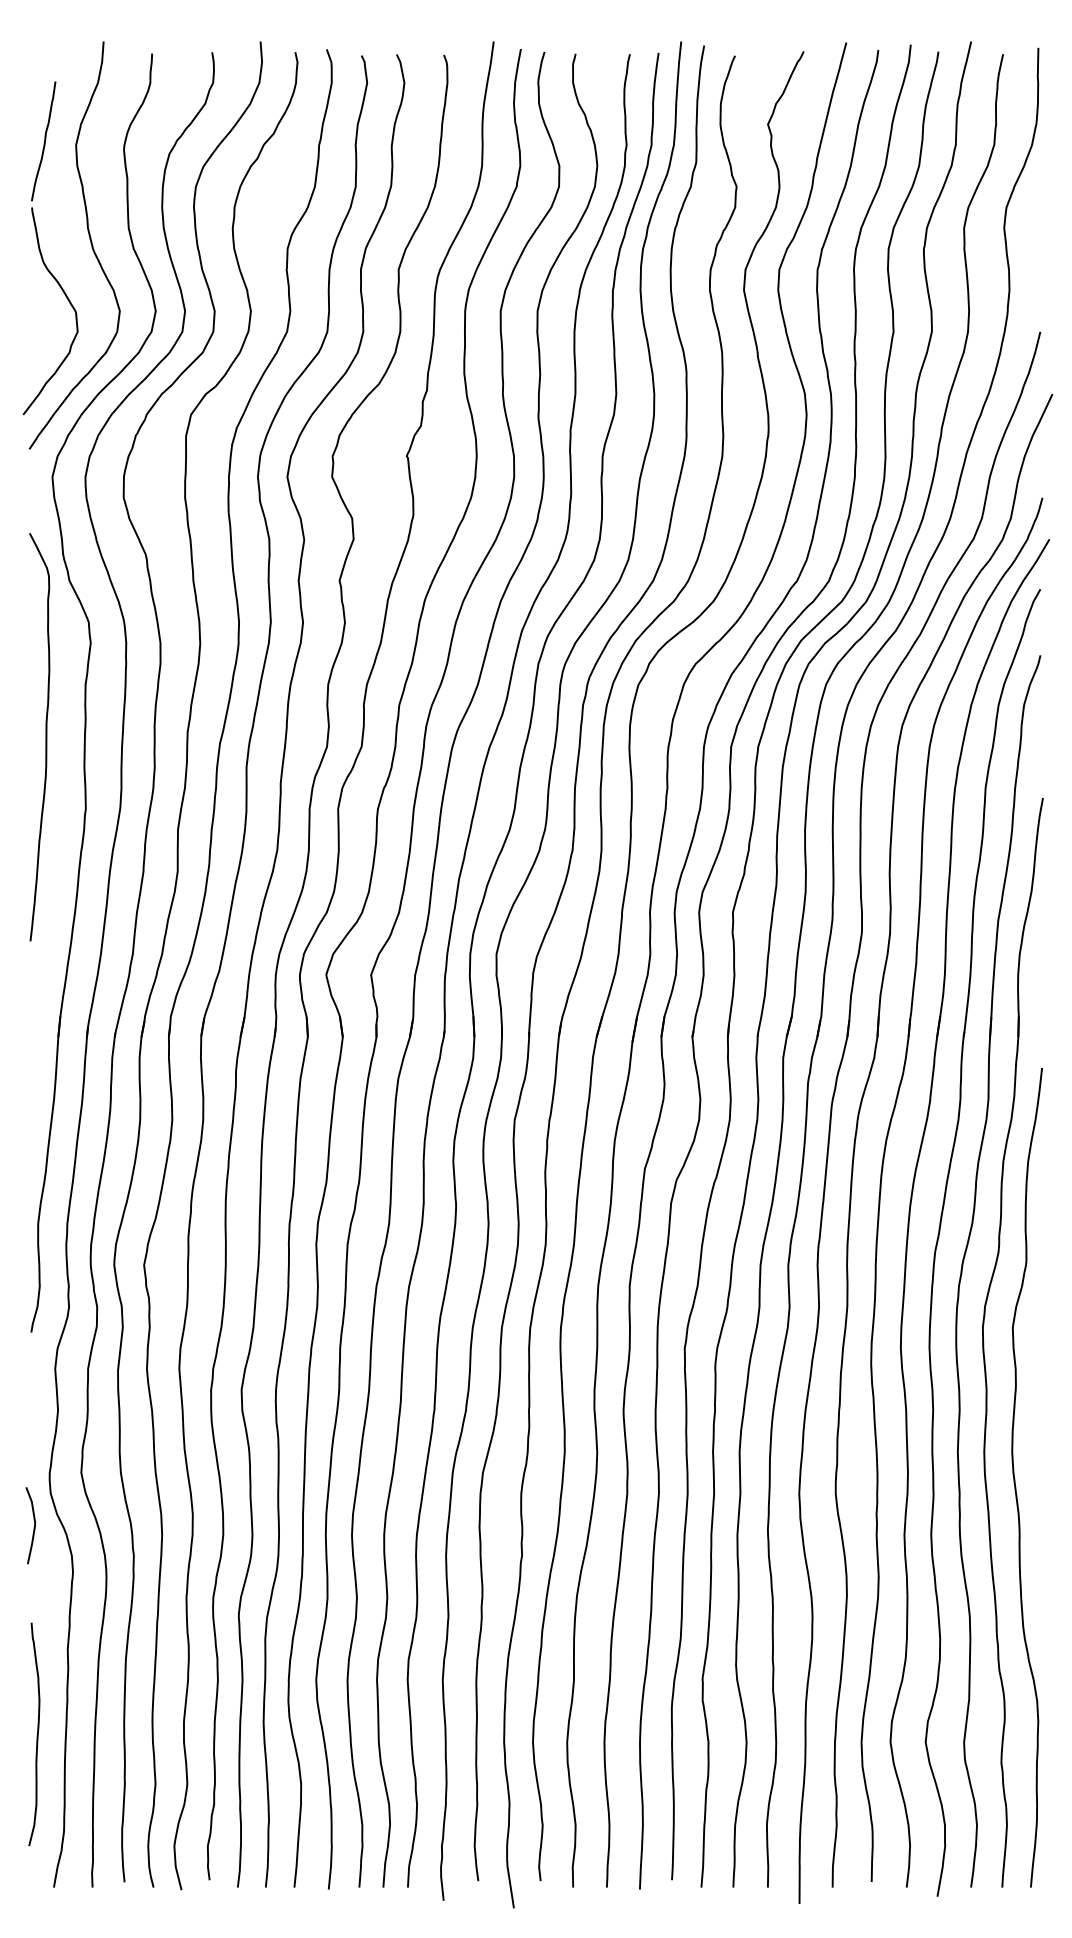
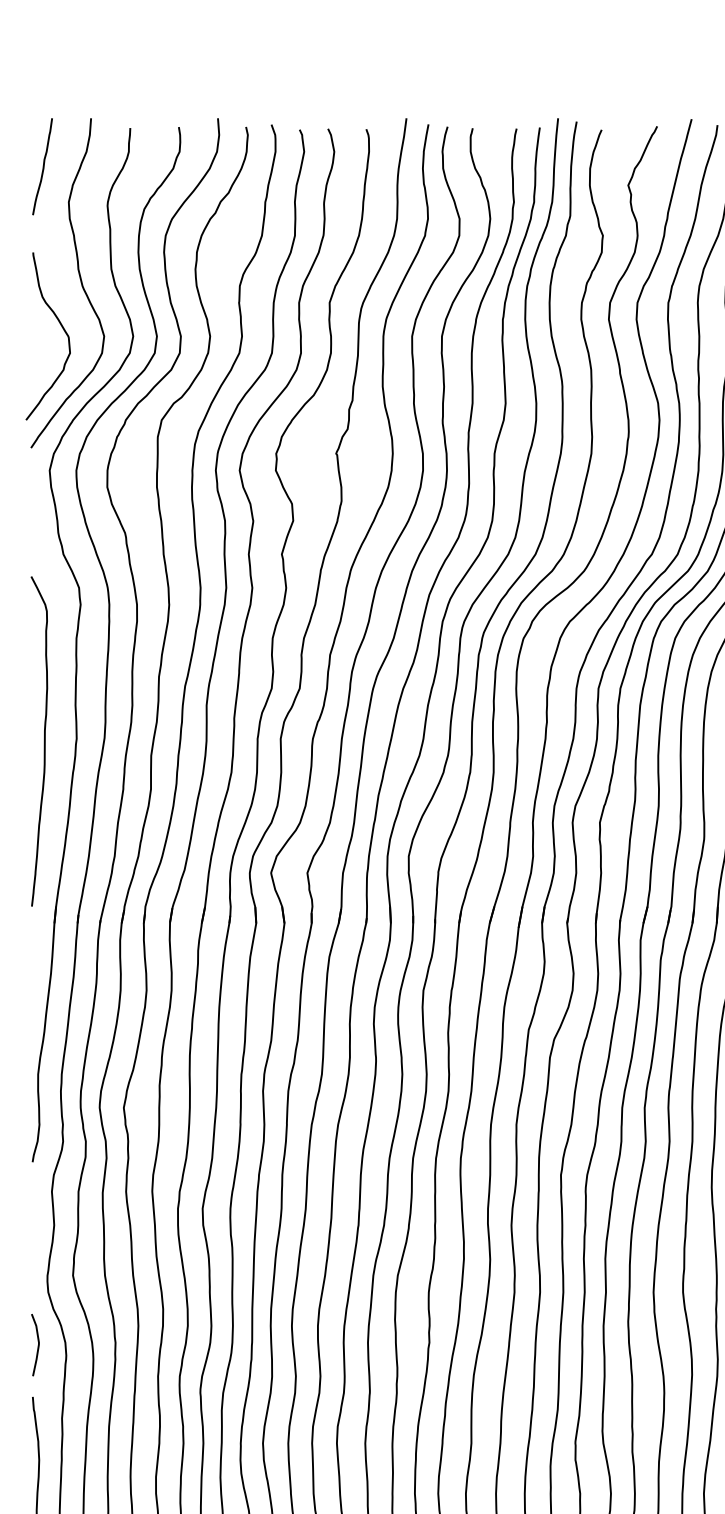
curve: (44, 141) -> (43, 166), moved
curve: (45, 737) -> (44, 741), moved
curve: (33, 1527) -> (37, 1346), moved

